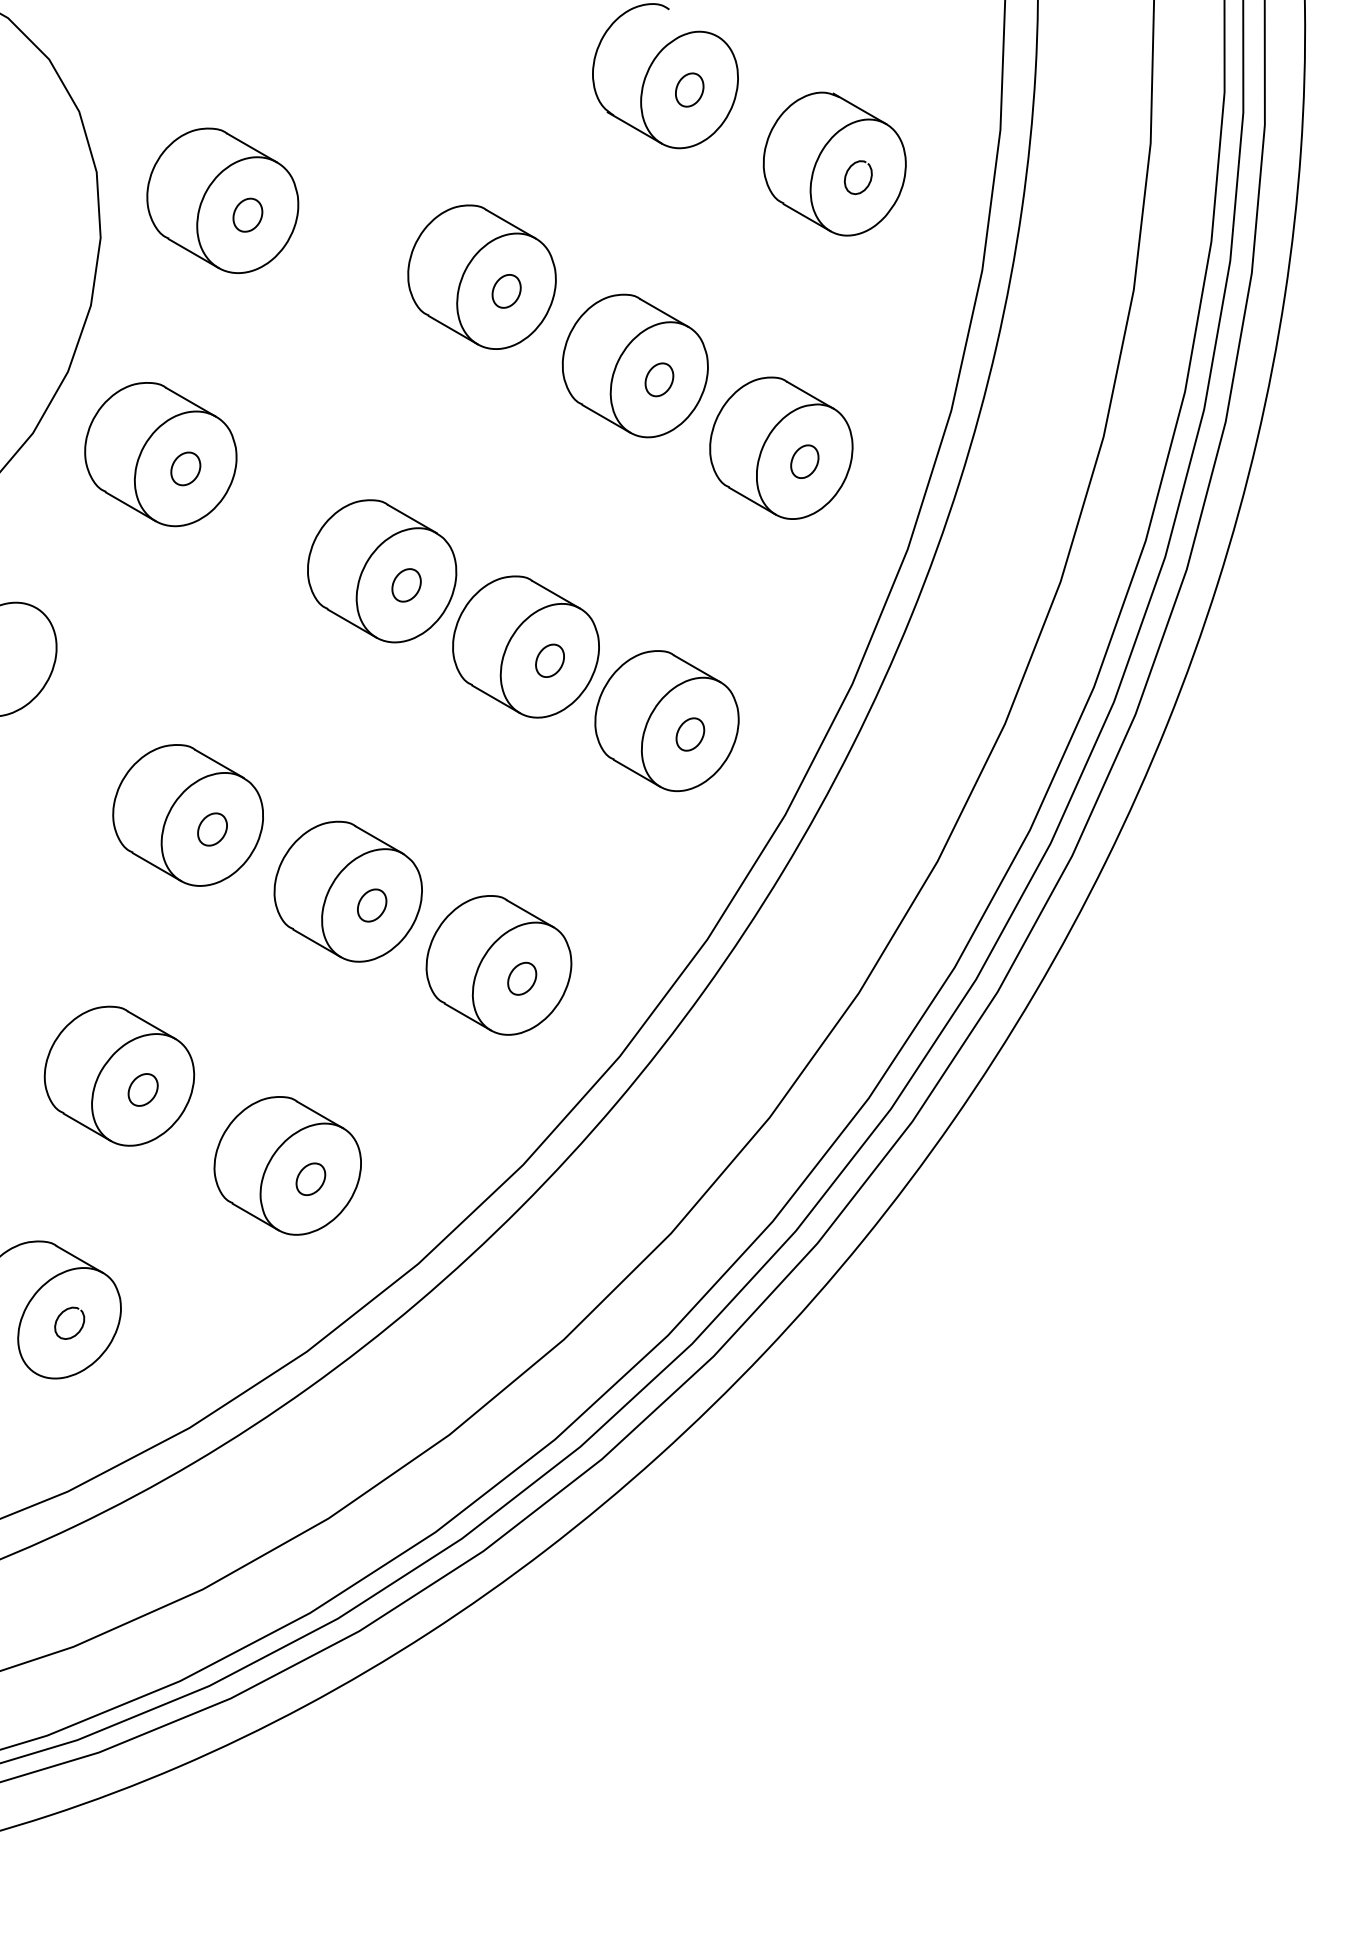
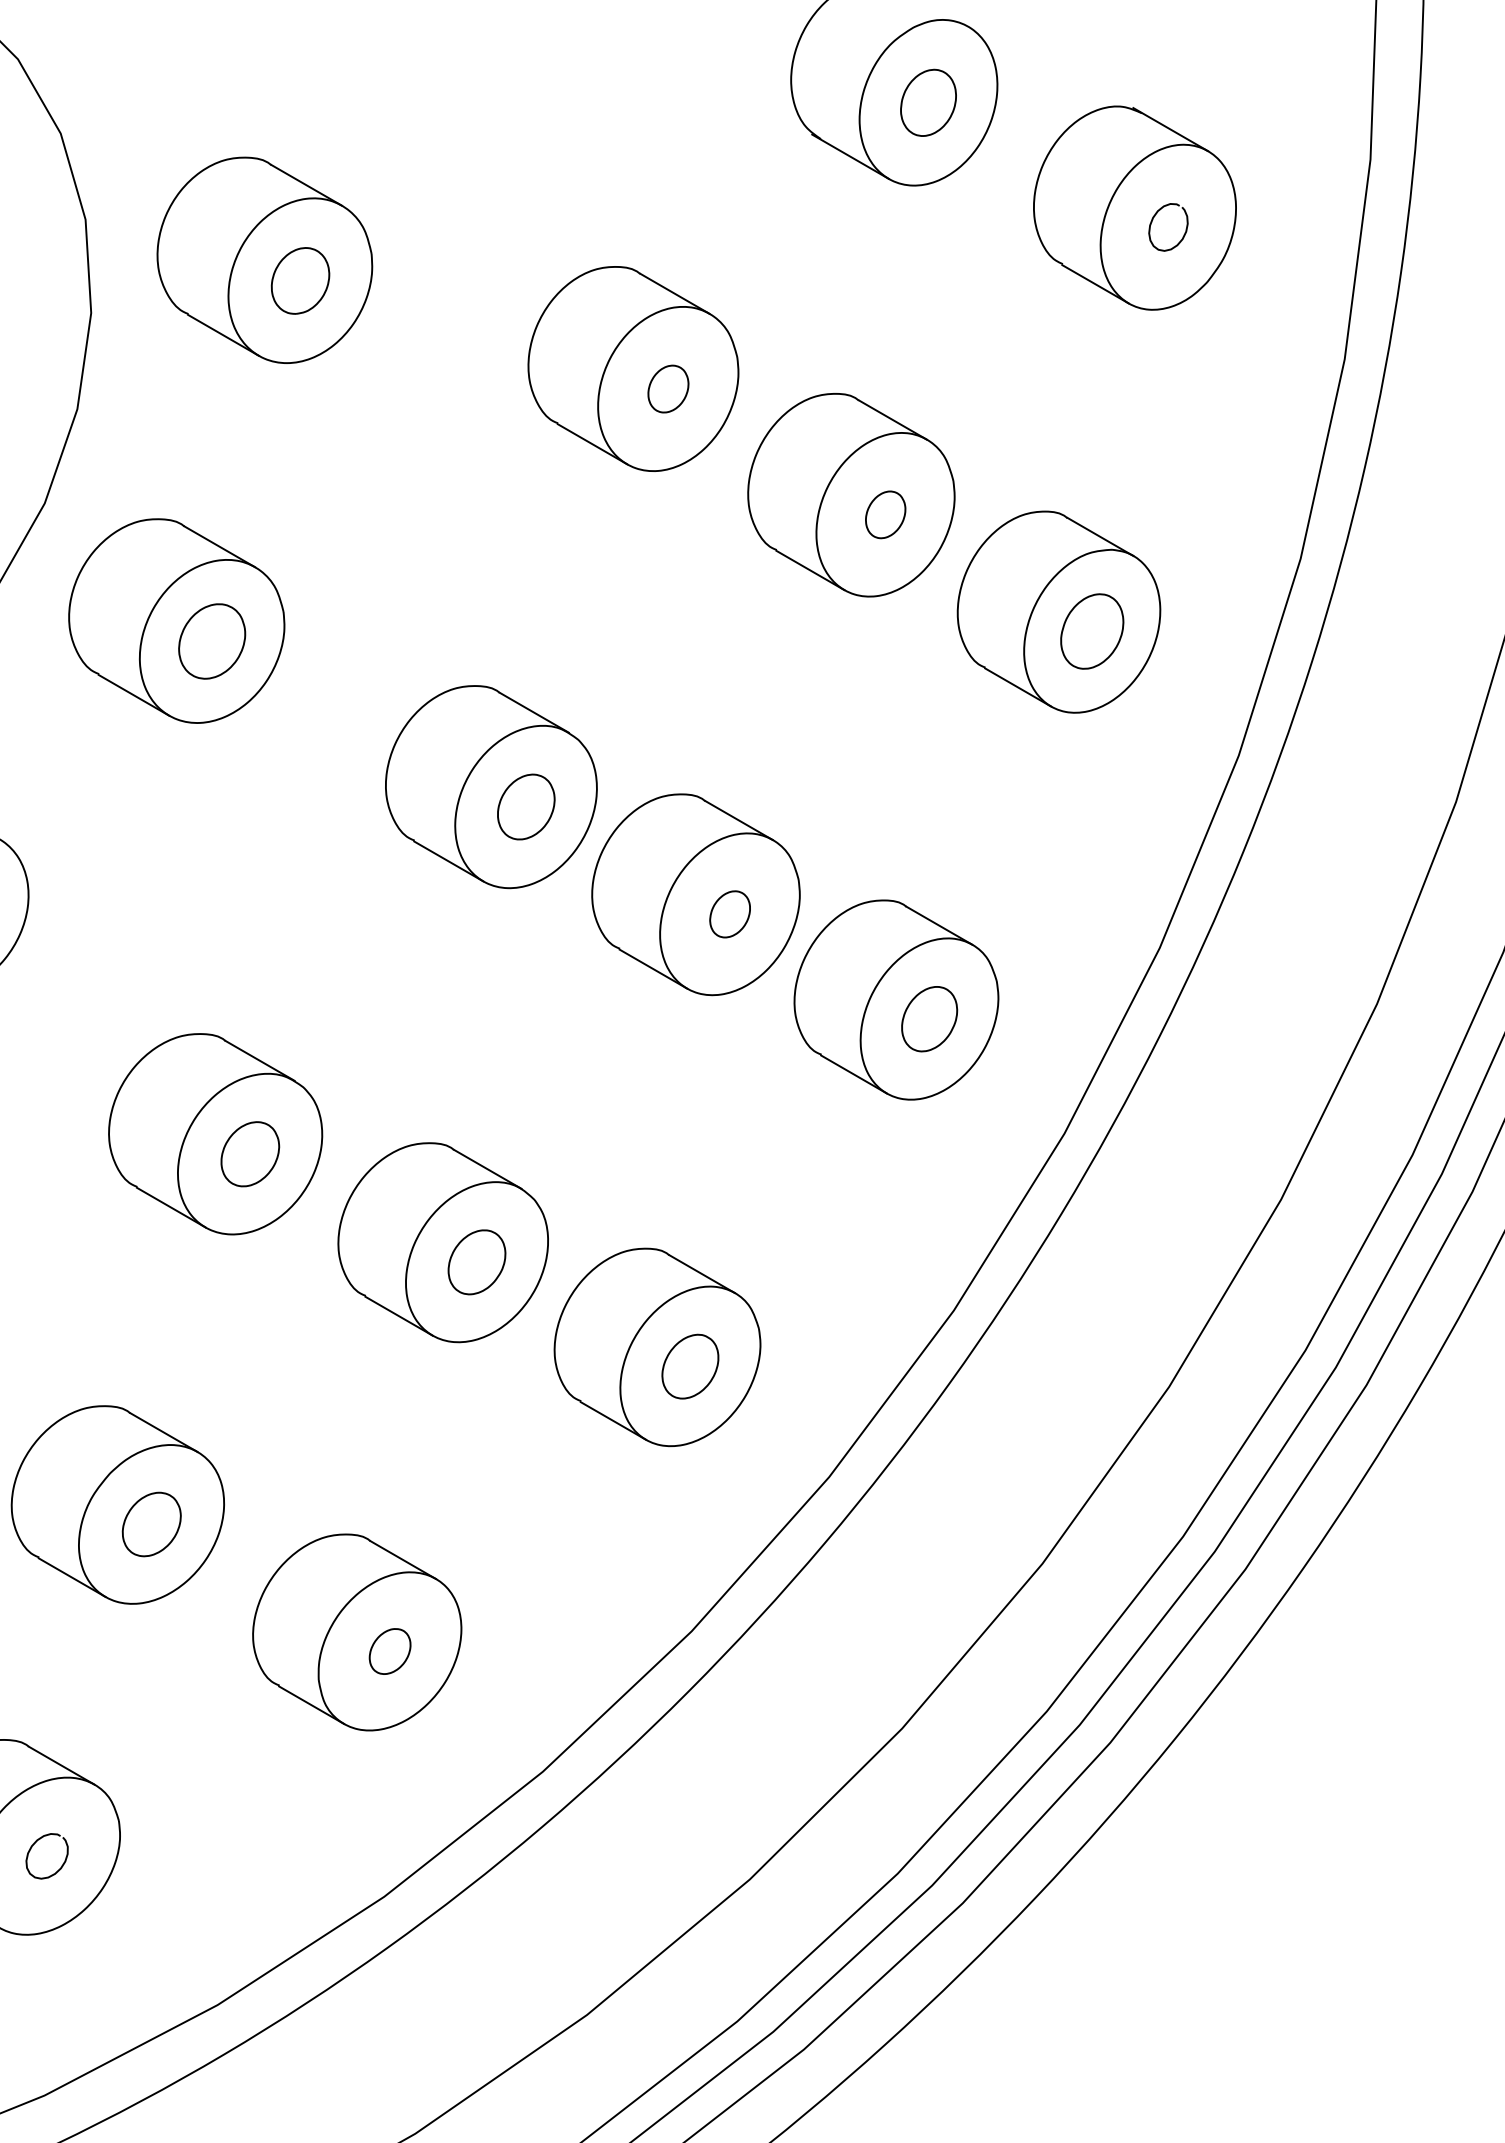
part: (689, 89) -> (928, 102), size x1.4
part: (247, 214) -> (299, 279), size x1.4
part: (804, 461) -> (1091, 630), size x1.6
part: (185, 468) -> (211, 640), size x1.6
part: (406, 585) -> (526, 807), size x1.4
part: (690, 734) -> (929, 1019), size x1.4
part: (212, 829) -> (250, 1154), size x1.4
part: (372, 905) -> (477, 1262), size x1.4
part: (522, 978) -> (690, 1366), size x1.4
part: (142, 1089) -> (150, 1523), size x1.4

